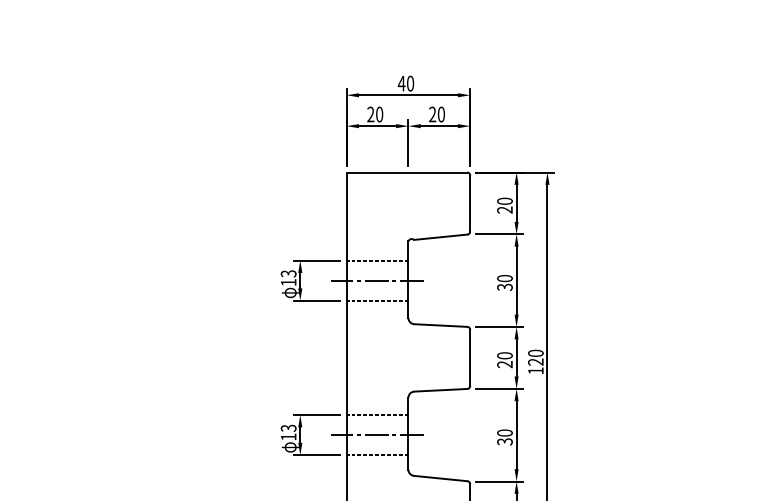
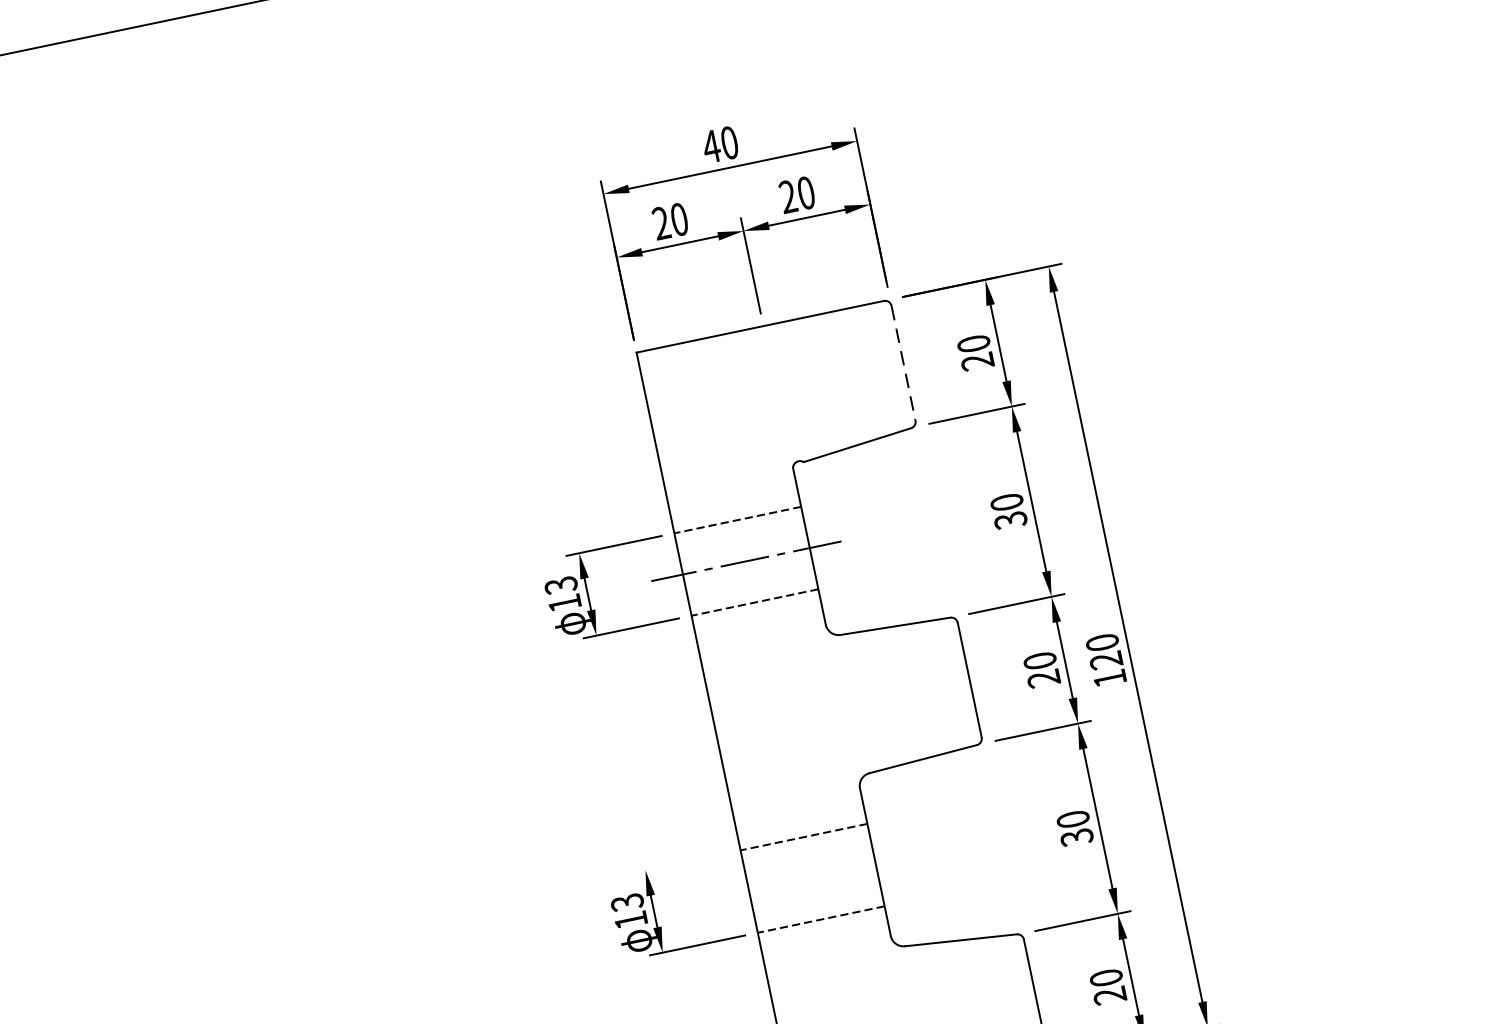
line: (470, 203) -> (904, 363), solid -> dashed
line: (317, 415) -> (680, 863), removed
line: (377, 435) -> (812, 879), removed

